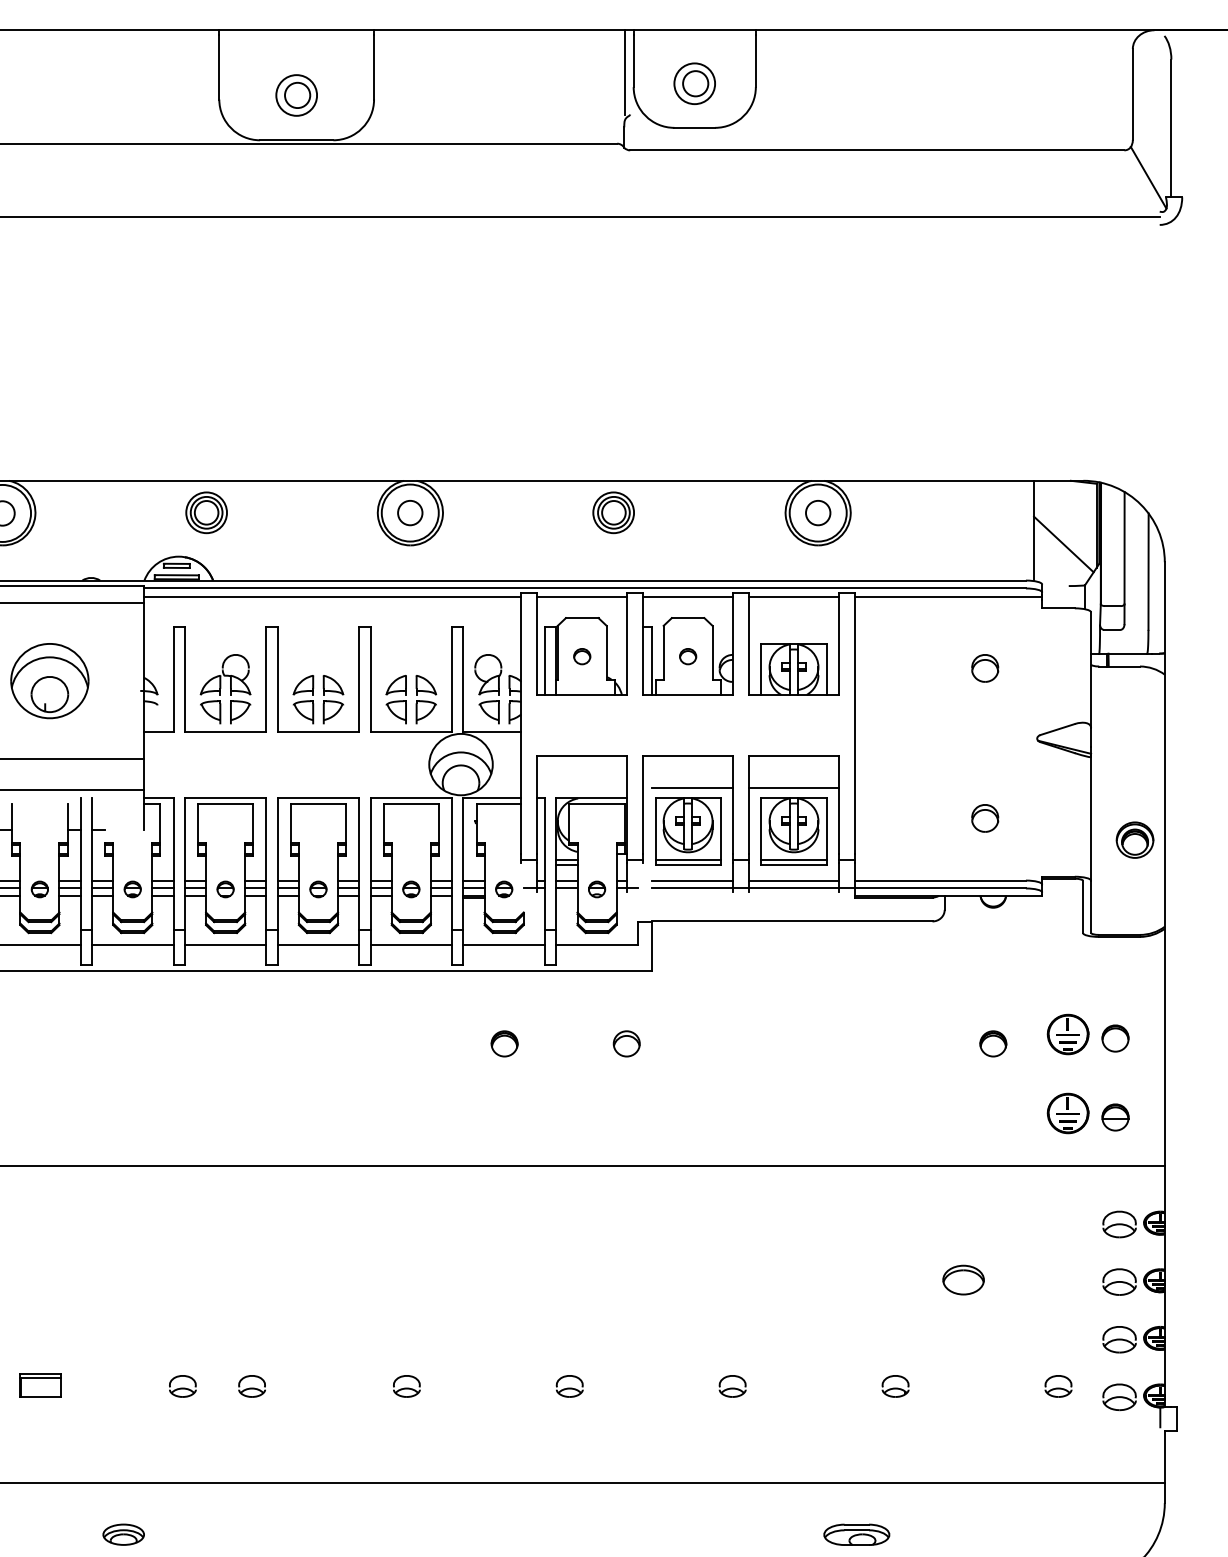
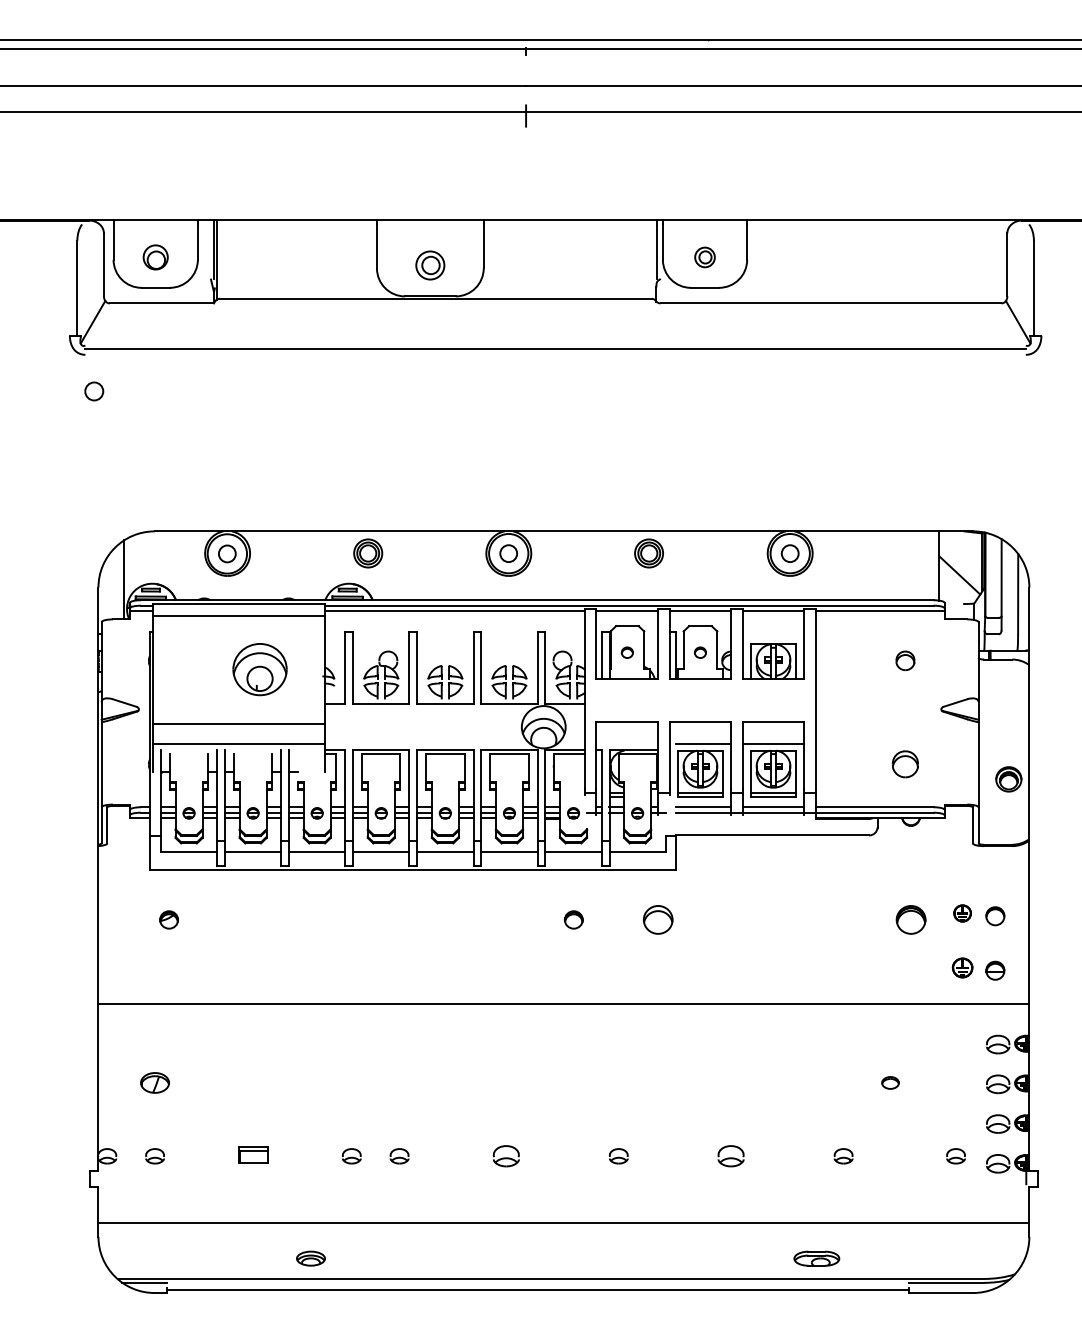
part: (693, 83) -> (704, 257), size x0.7
part: (985, 818) -> (905, 764), size x1.4
part: (1067, 1034) -> (962, 913), size x0.6
part: (625, 1043) -> (657, 919), size x1.6
part: (992, 1043) -> (910, 919), size x1.6
part: (1067, 1112) -> (962, 967), size x0.7
part: (963, 1279) -> (890, 1082), size x0.6
part: (407, 1386) -> (506, 1156), size x1.4
part: (733, 1386) -> (731, 1156), size x1.4

